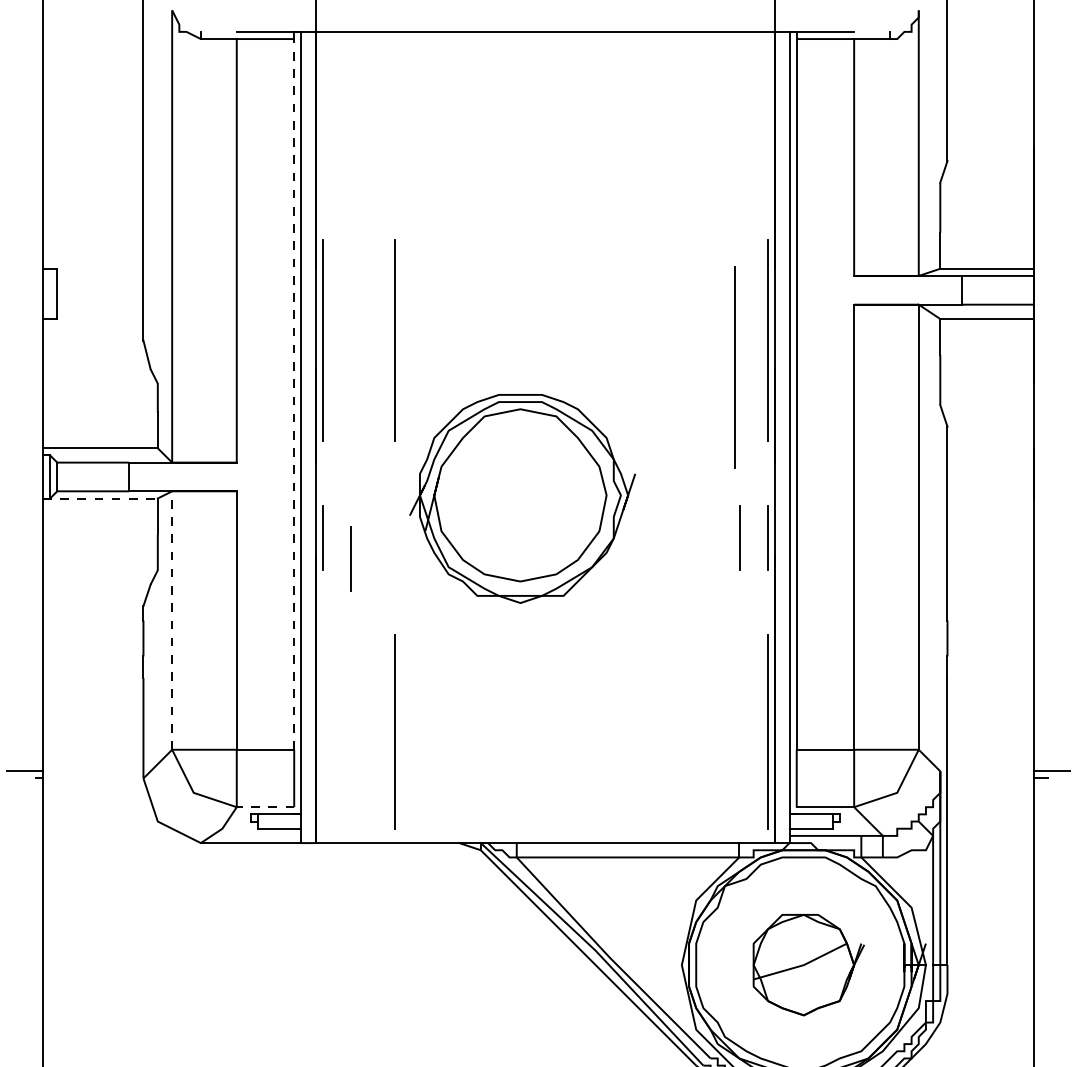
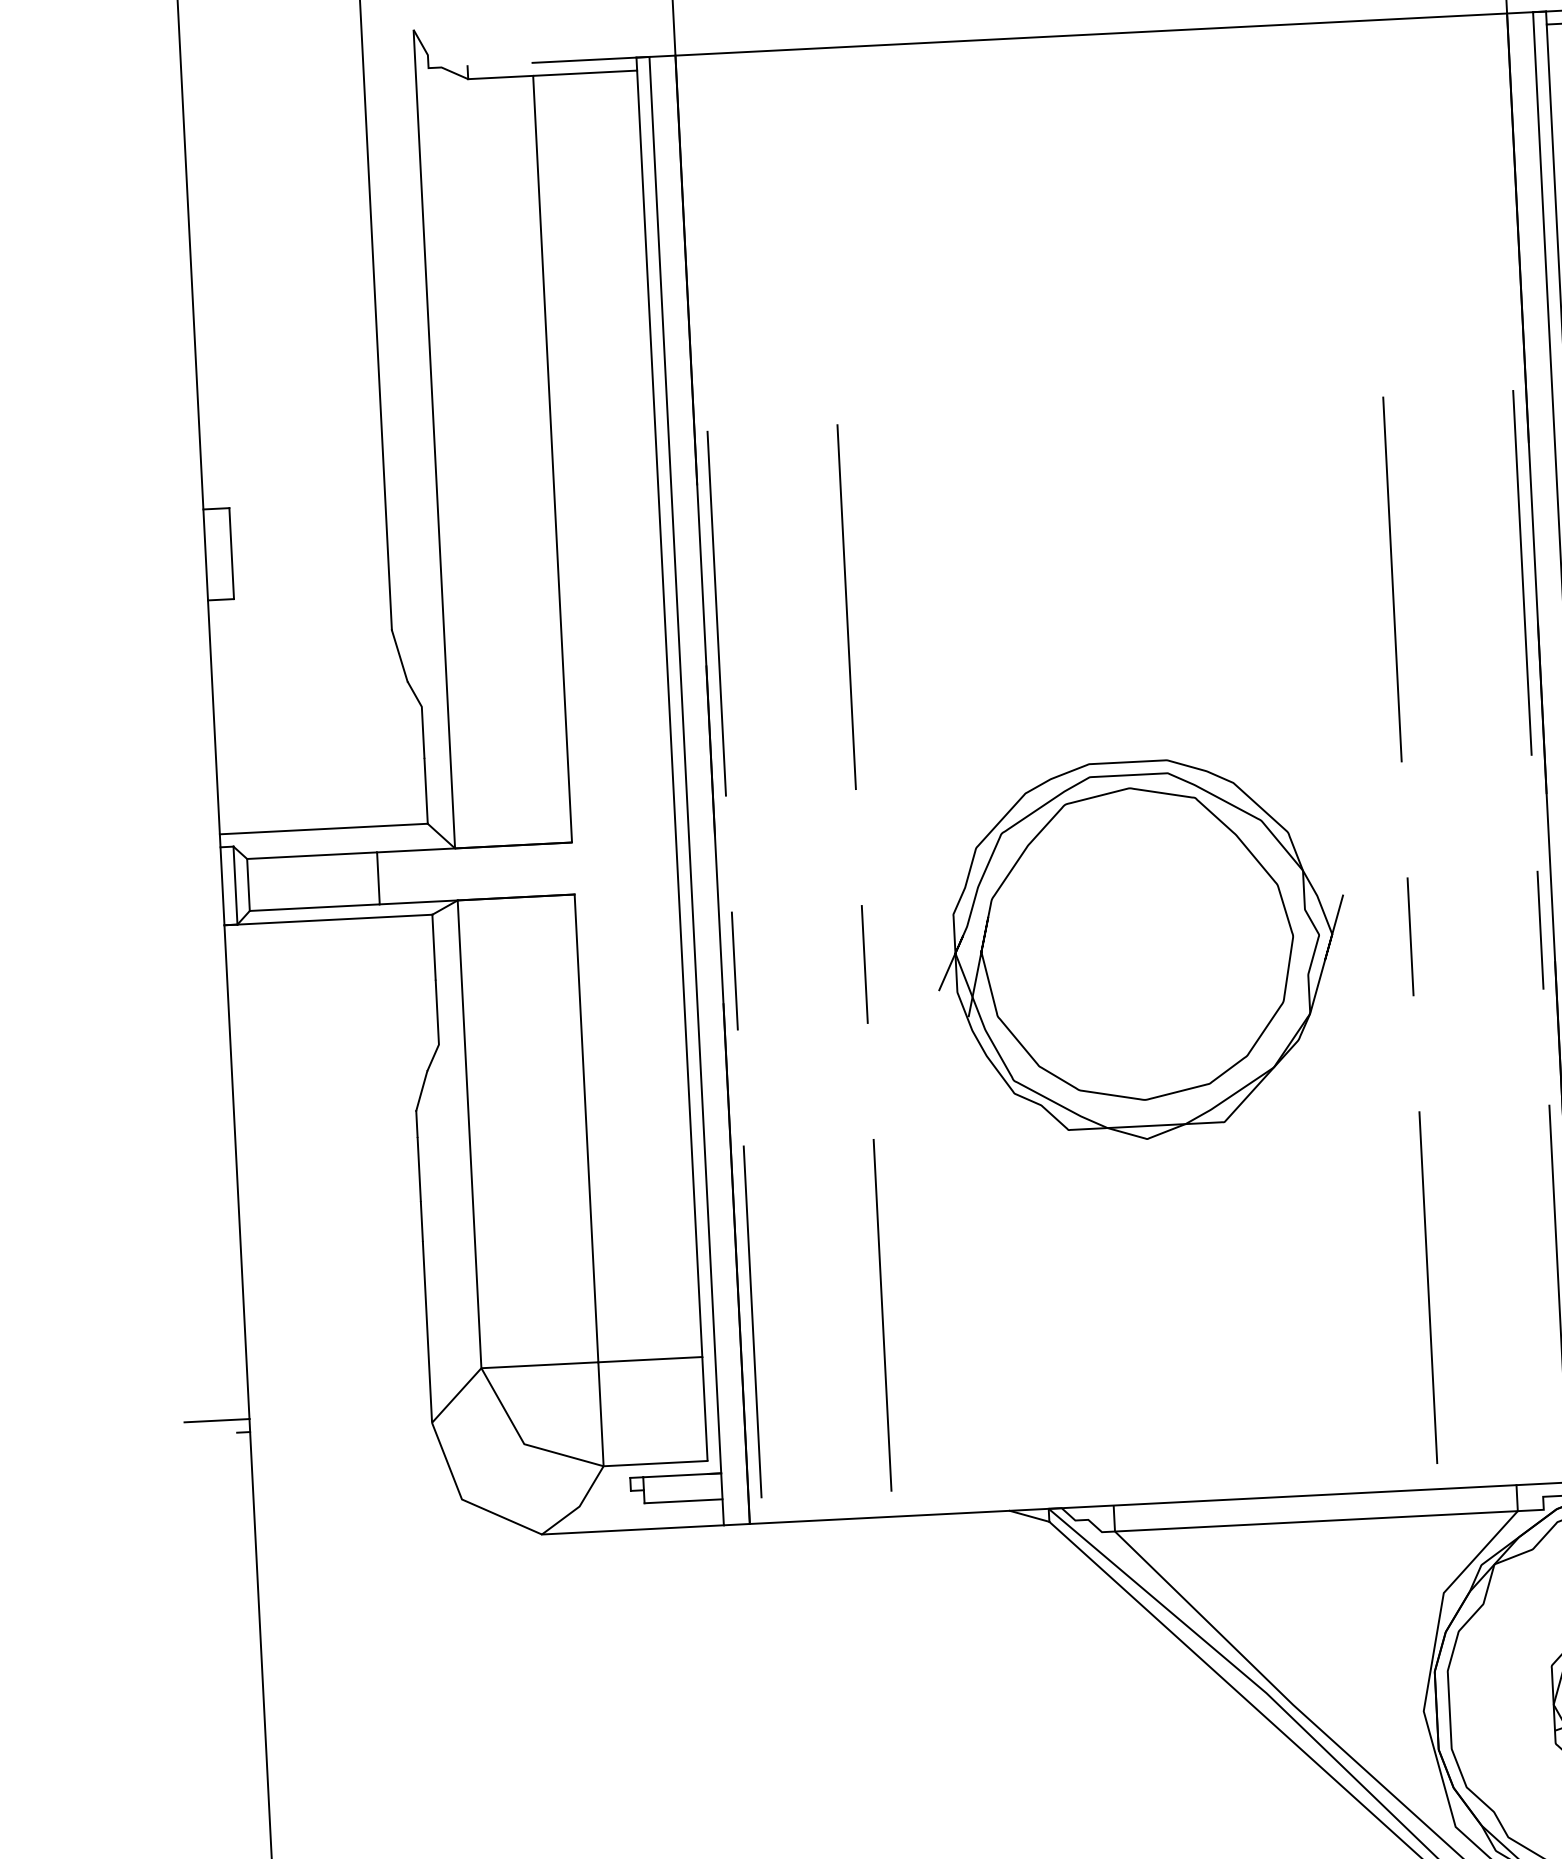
line: (734, 367) -> (1391, 579), moved
line: (294, 393) -> (670, 712), dashed -> solid
line: (100, 498) -> (328, 919), dashed -> solid
part: (522, 498) -> (1141, 949), moved
line: (739, 537) -> (1409, 936), moved
line: (350, 558) -> (864, 963), moved
line: (172, 620) -> (470, 1134), dashed -> solid
line: (322, 731) -> (751, 1321), added
line: (696, 731) -> (1428, 1287), added
line: (265, 807) -> (655, 1464), dashed -> solid

